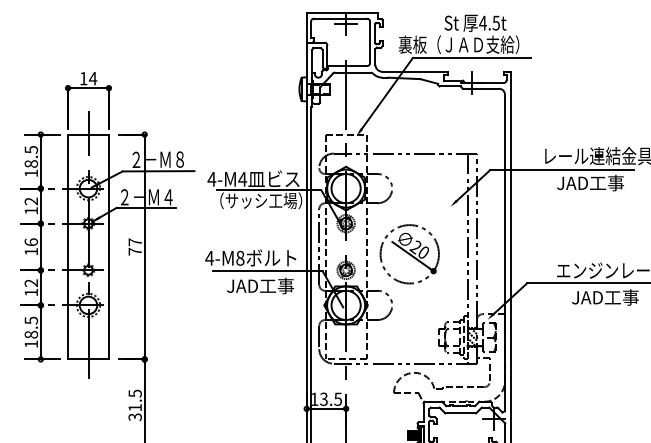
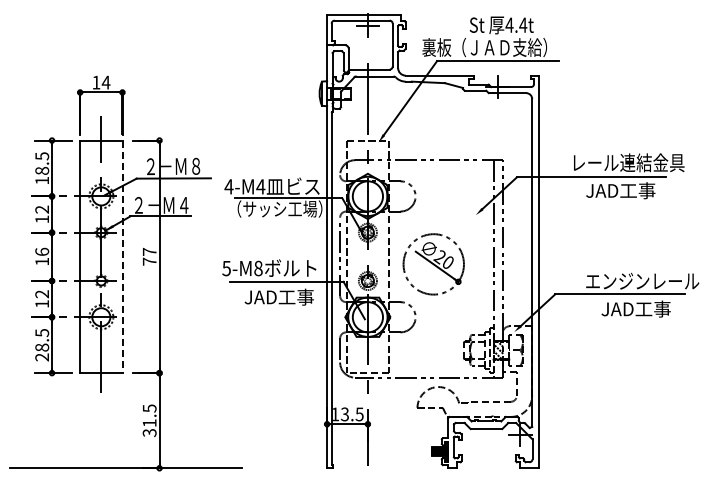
text: (496, 22) -> (523, 24), 4.5t -> 4.4t
line: (108, 247) -> (122, 257), solid -> dashed
text: (209, 258) -> (226, 268), 4-M8 -> 5-M8
text: (30, 344) -> (41, 357), 18.5 -> 28.5

